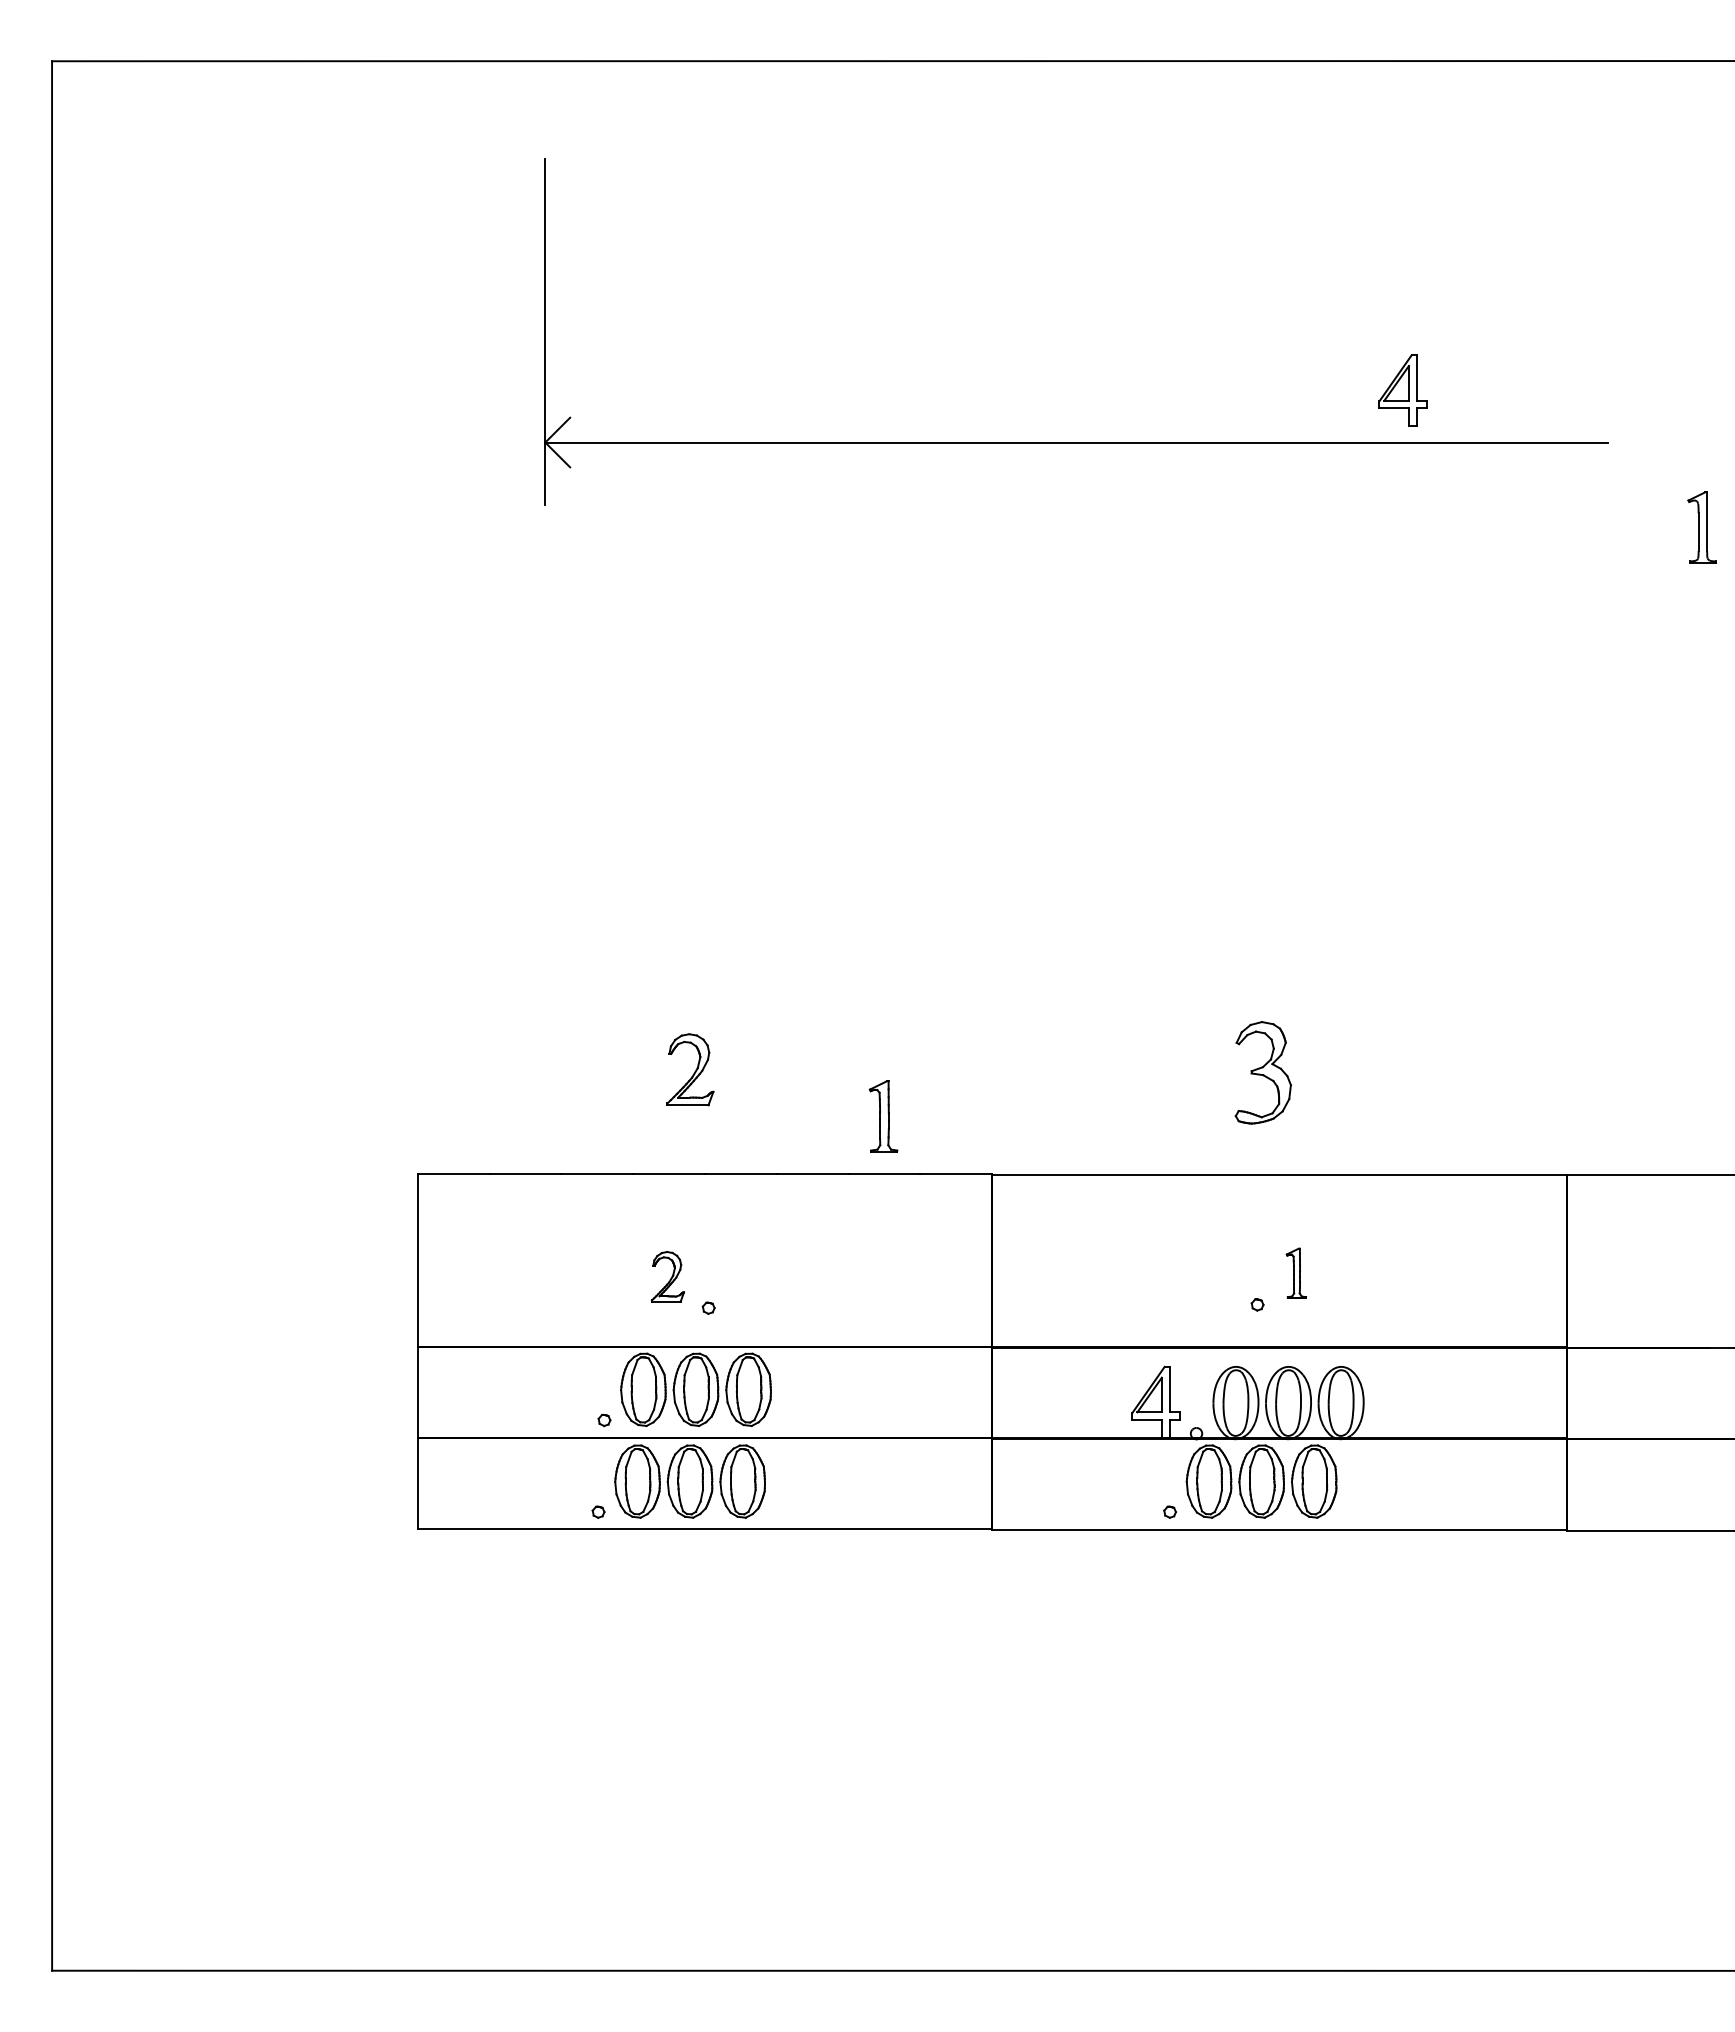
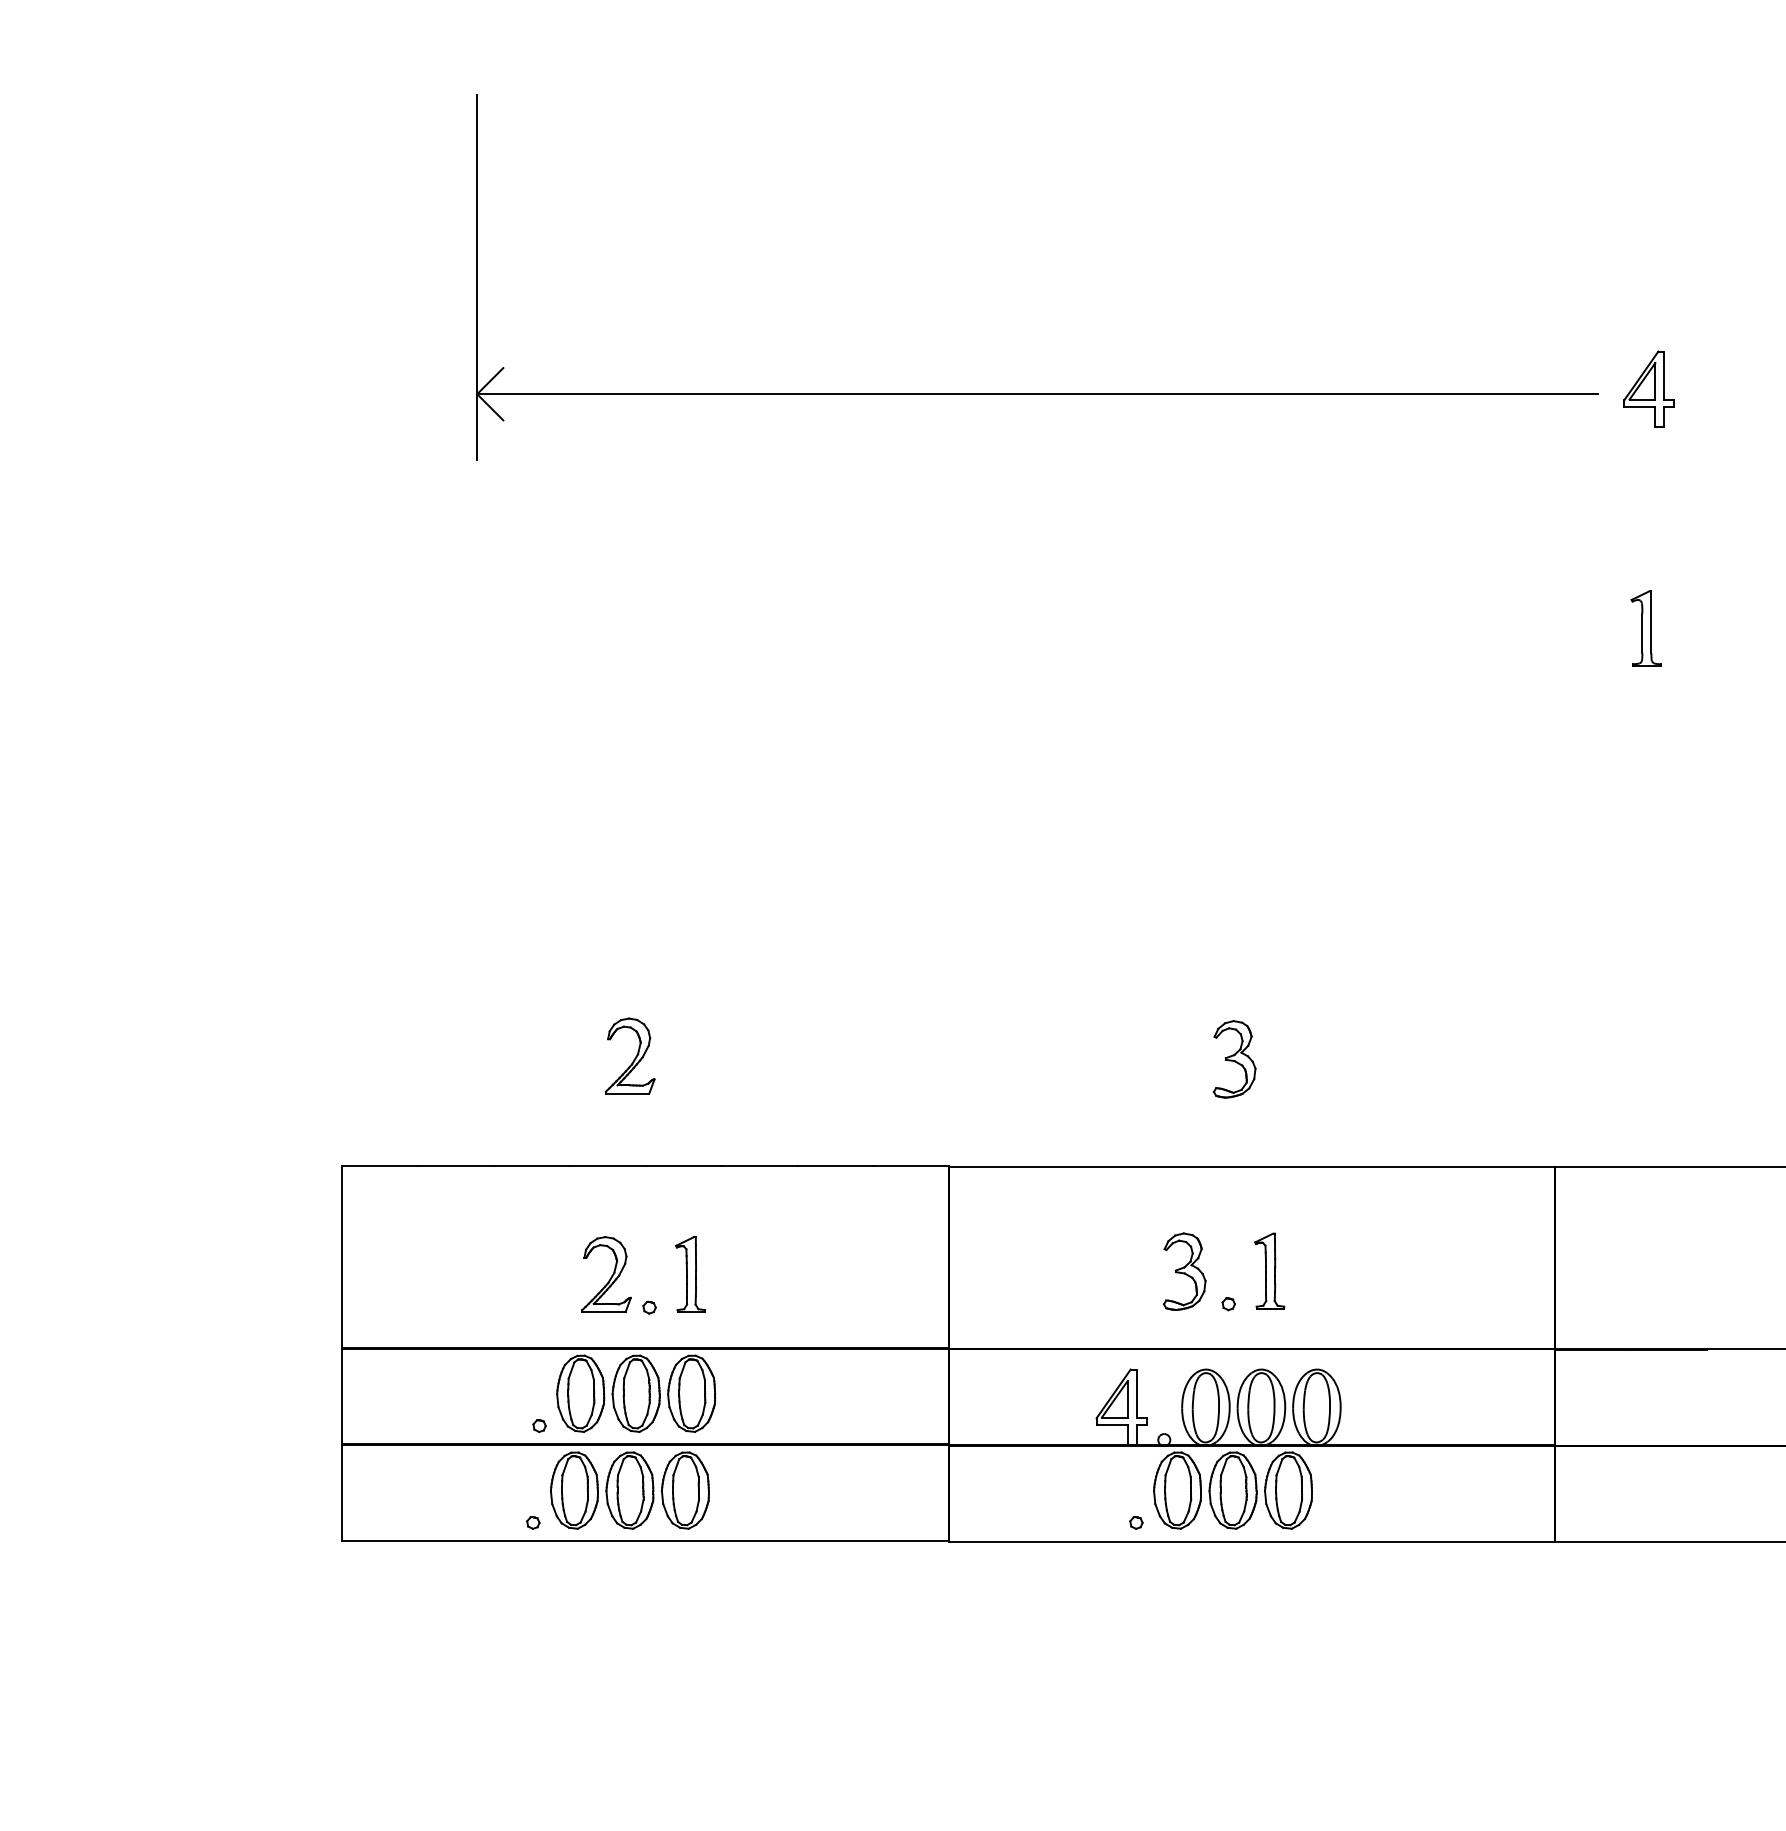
part: (1402, 390) -> (1648, 388), moved
part: (1701, 527) -> (1645, 628), moved
part: (1262, 1072) -> (1233, 1058), size x0.71
part: (883, 1116) -> (690, 1274), moved
part: (1215, 1273) -> (1184, 1271), added
part: (1296, 1273) -> (1269, 1271), size x1.43
part: (667, 1276) -> (606, 1274), size x1.43

